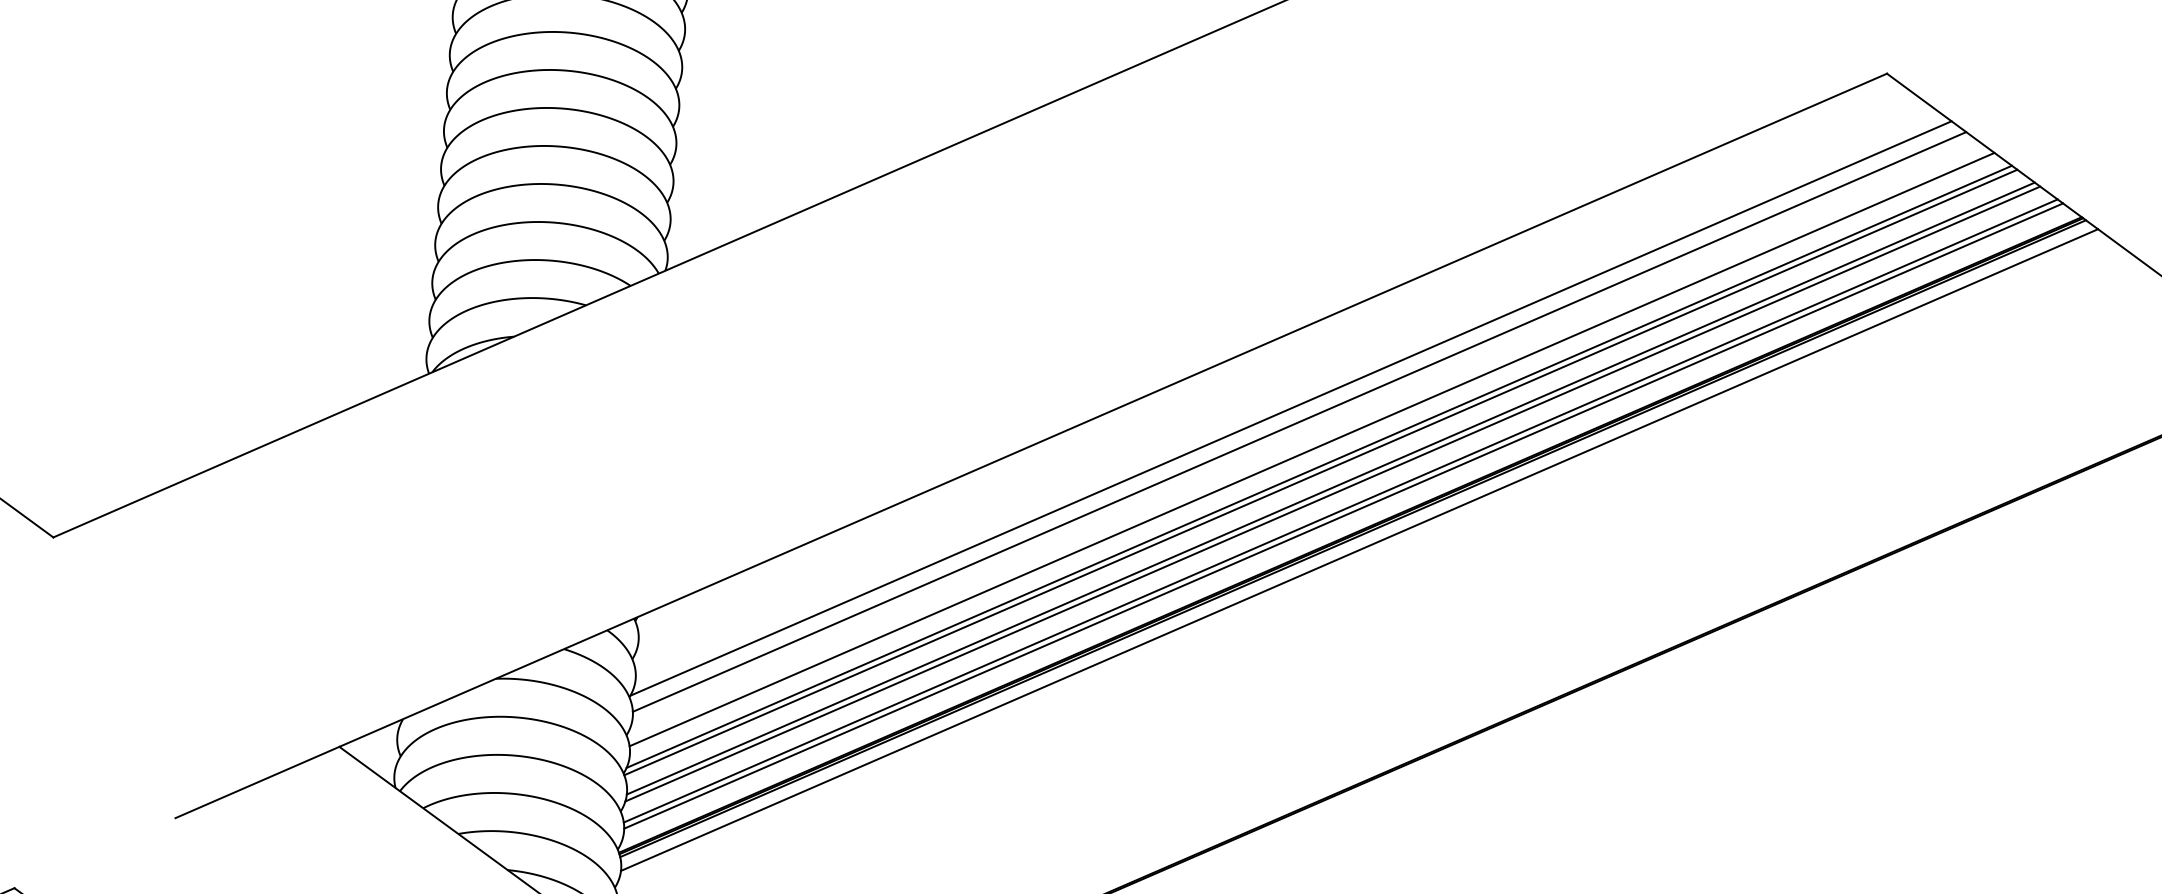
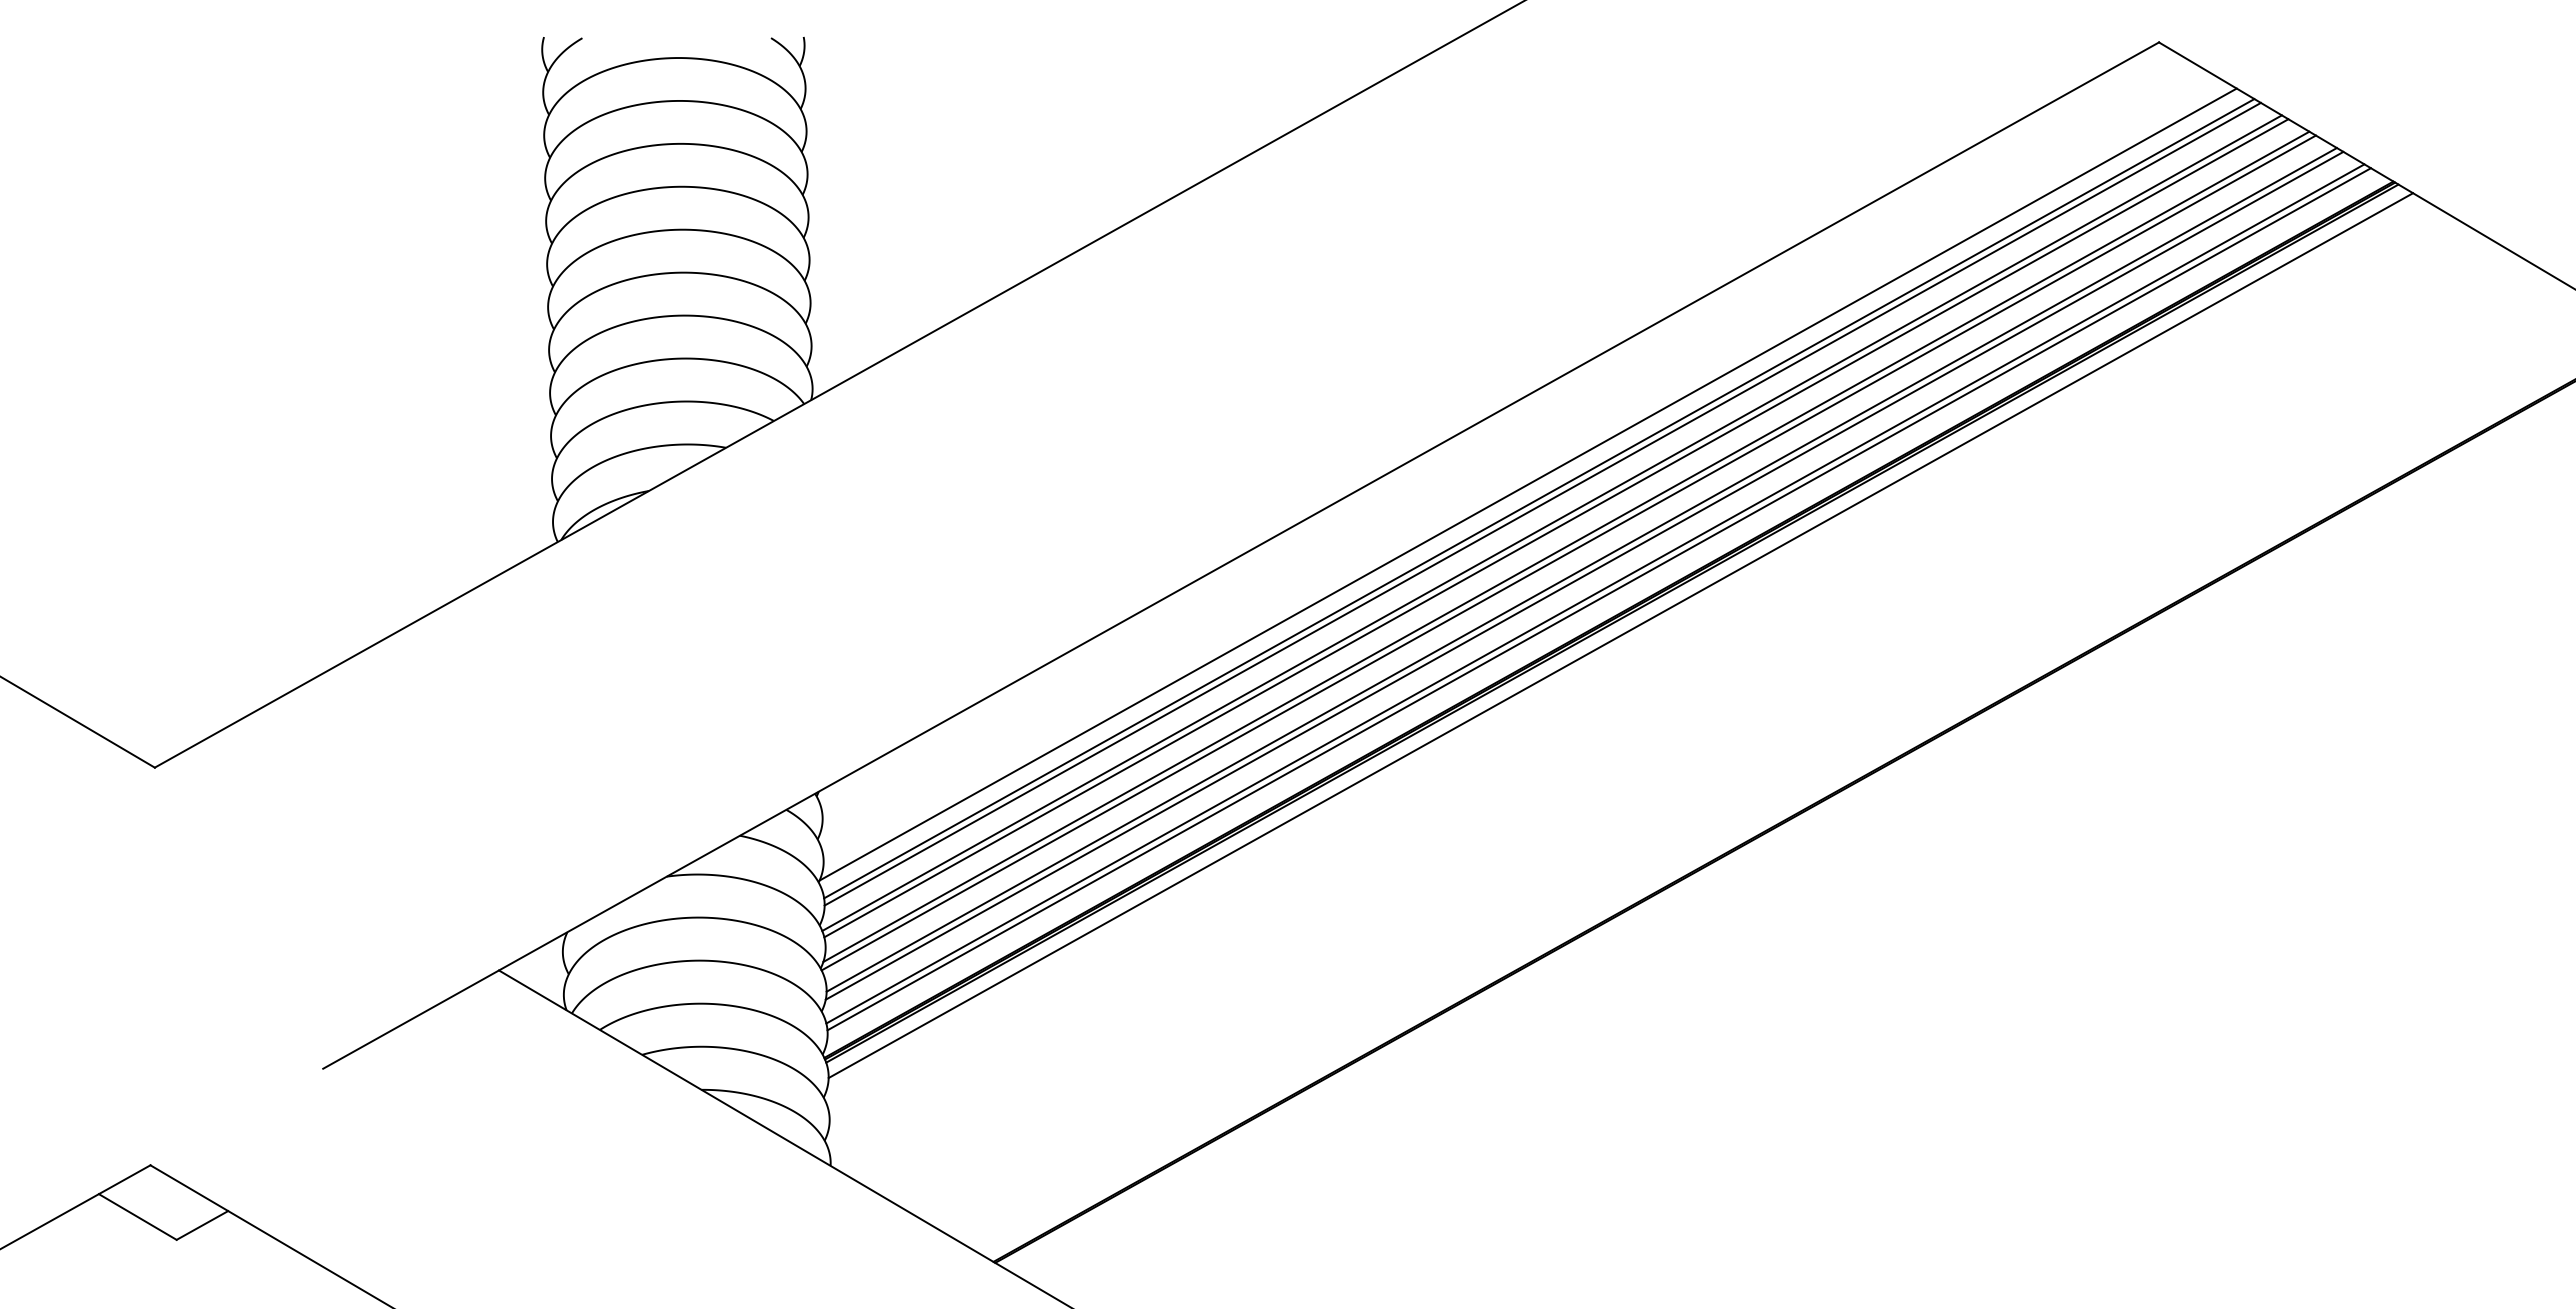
line: (1301, 426) -> (1542, 503), added
line: (1308, 444) -> (1551, 522), added

